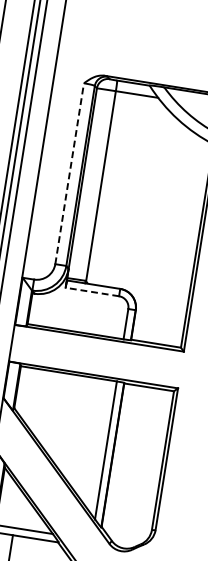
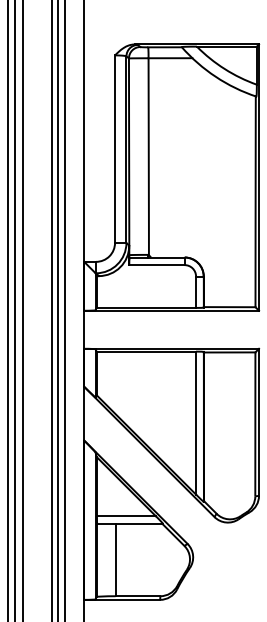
line: (70, 174) -> (115, 149), dashed -> solid
line: (91, 292) -> (156, 265), dashed -> solid

